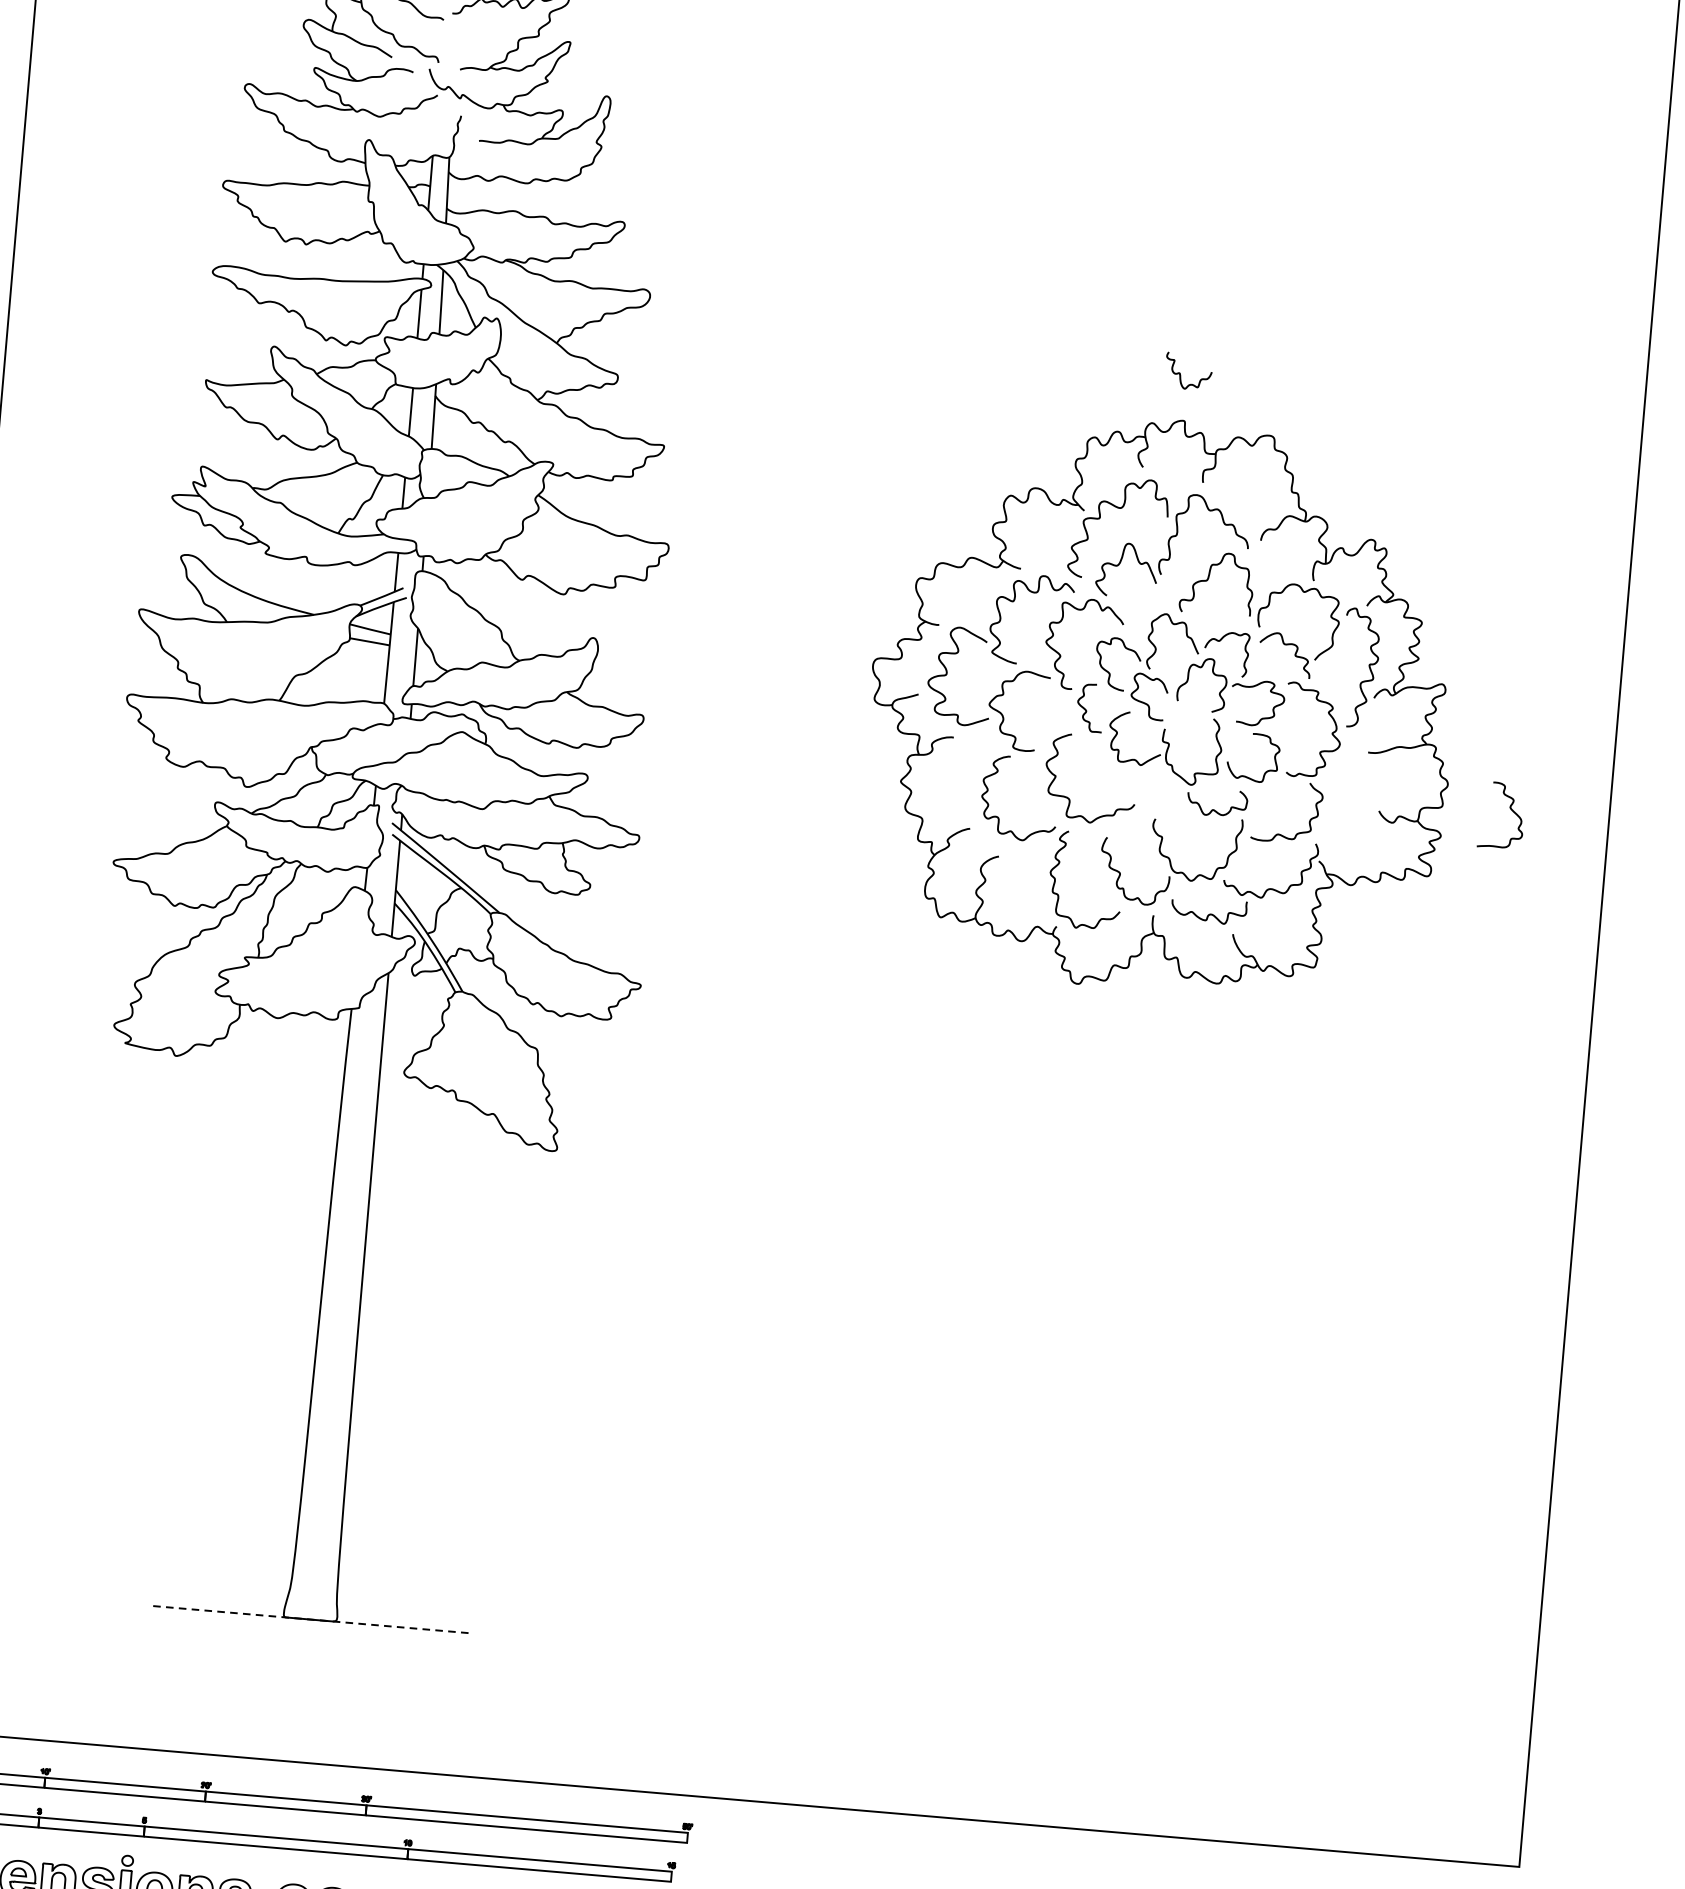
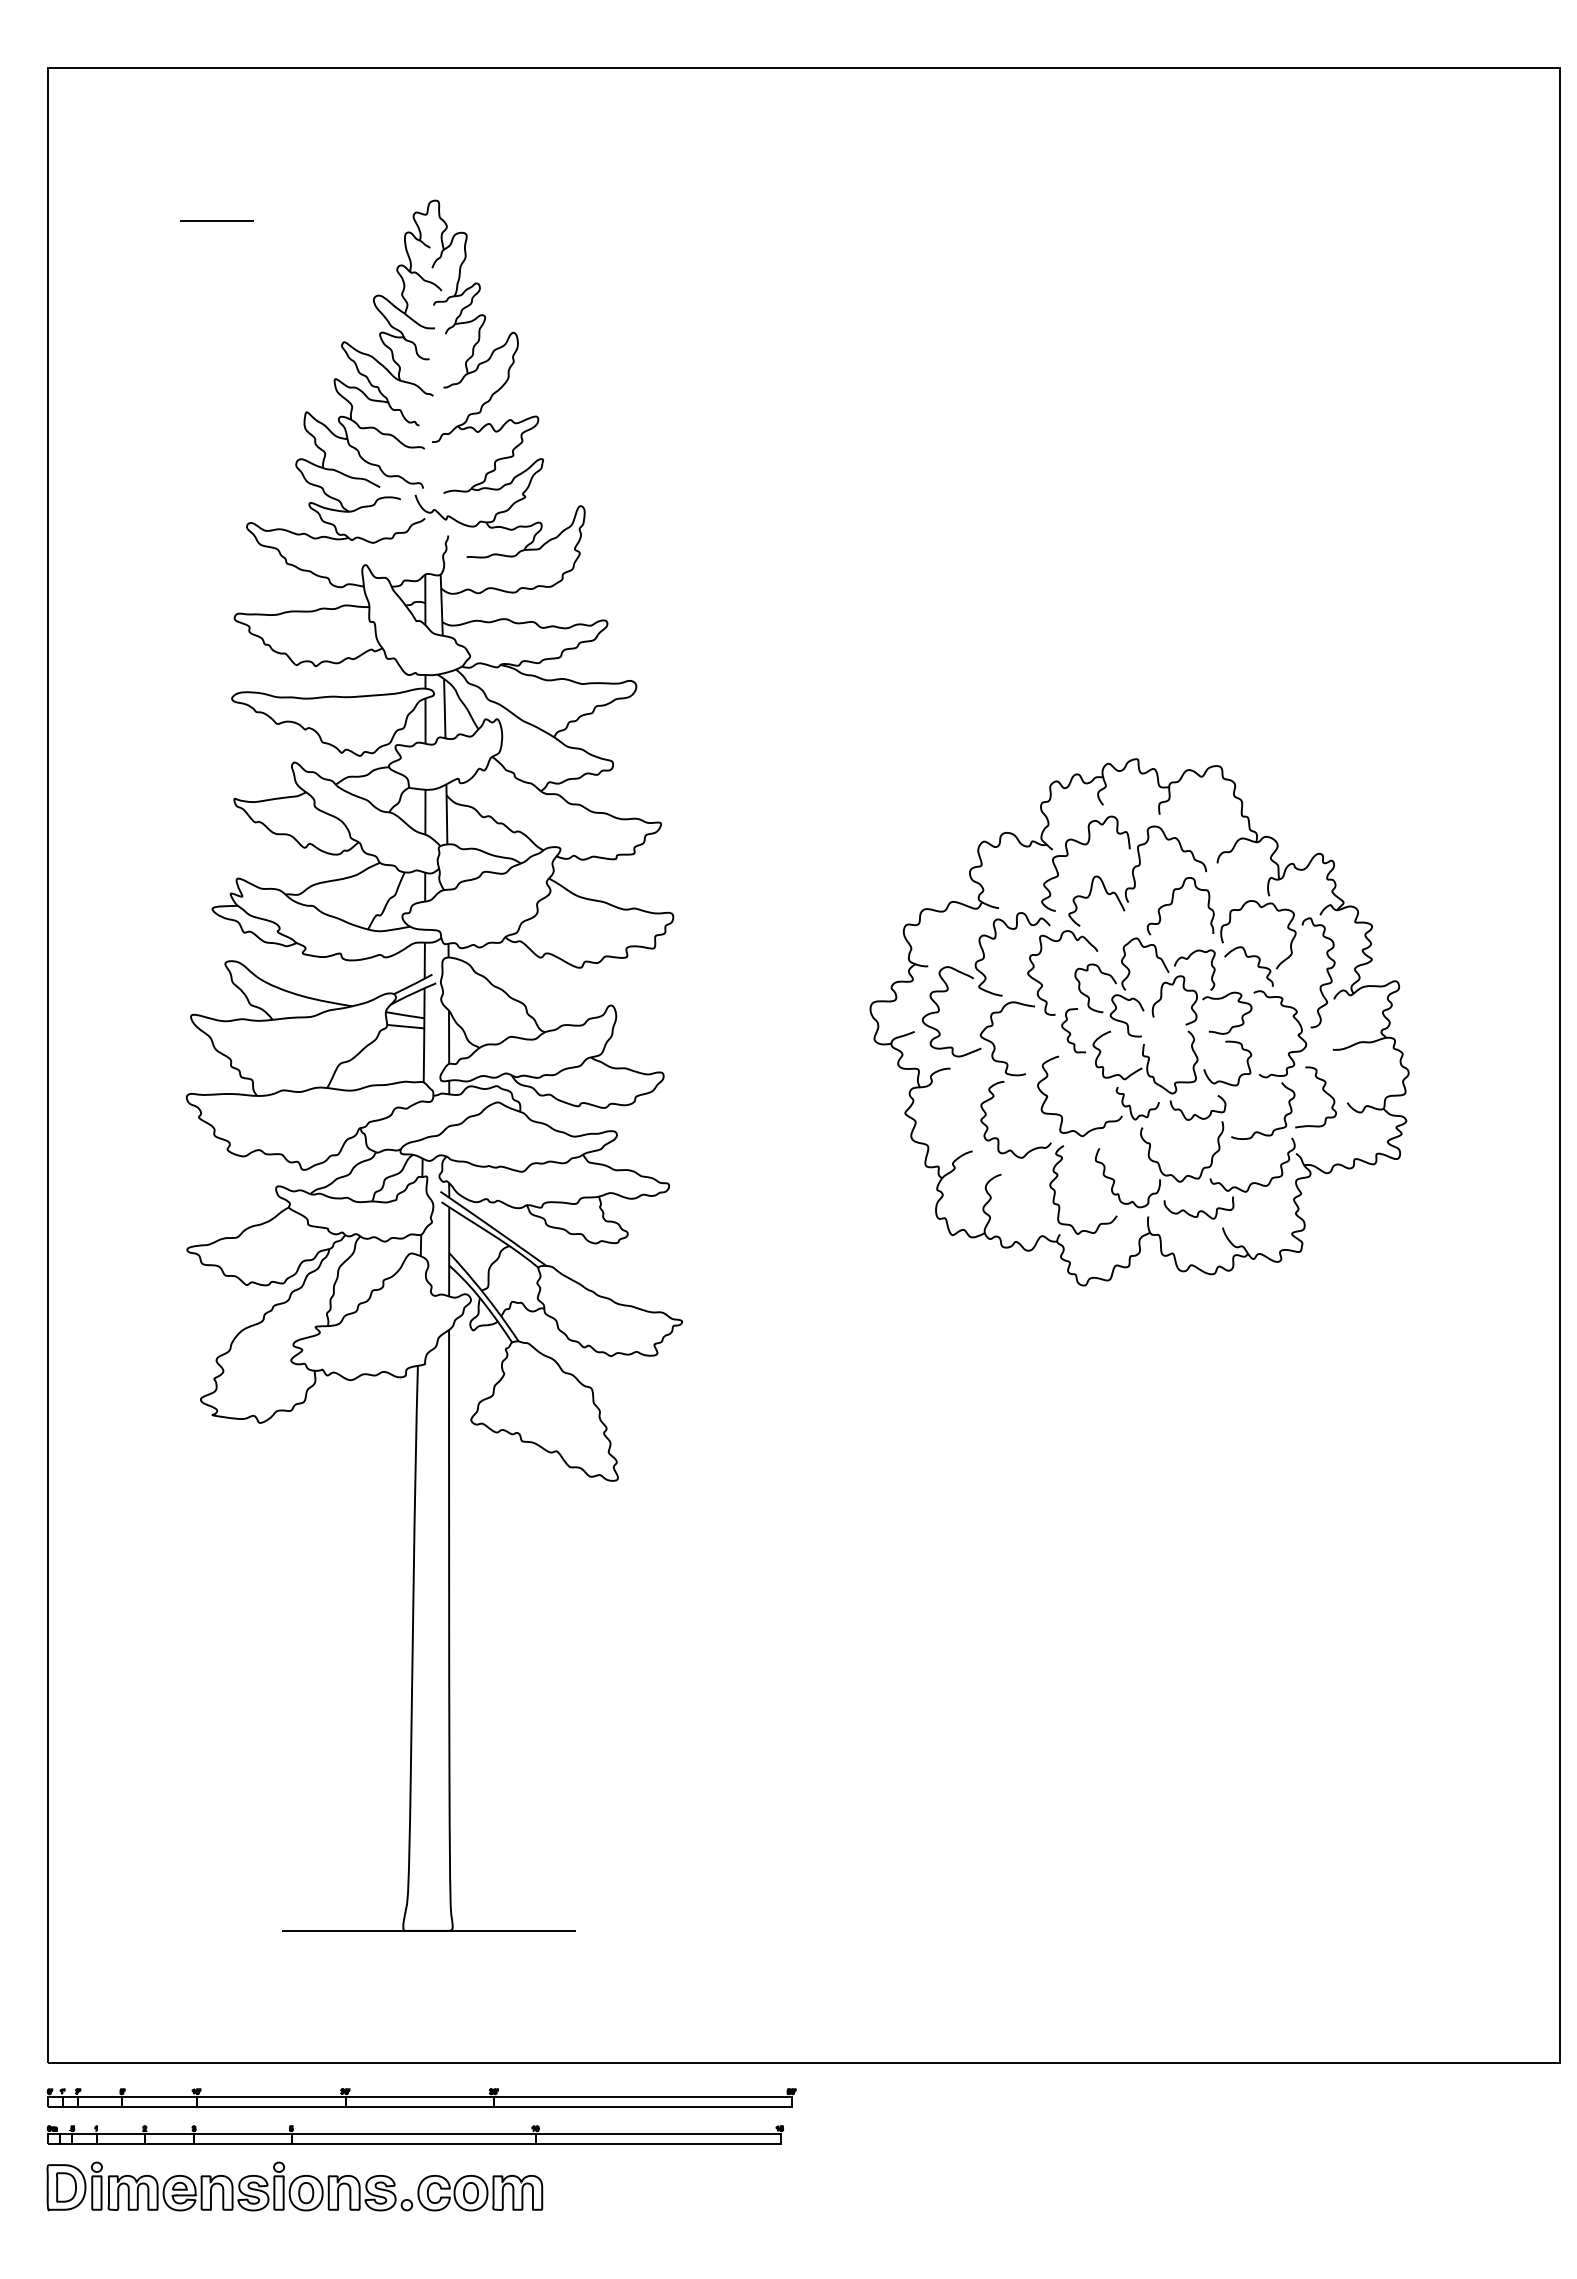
curve: (1181, 375) -> (1131, 1107), moved
curve: (1509, 808) -> (1322, 1090), moved
line: (311, 1619) -> (429, 1930), dashed -> solid

